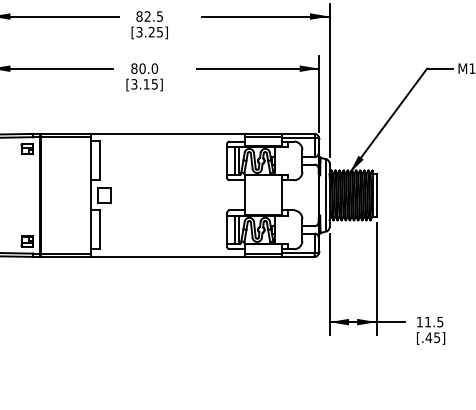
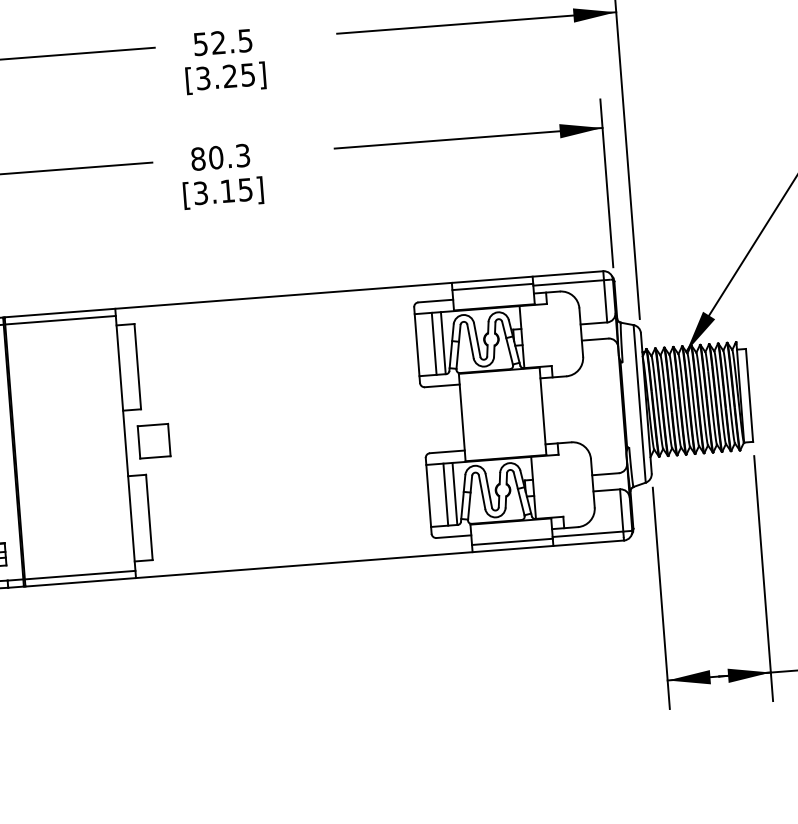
text: (139, 16) -> (200, 44), 82.5 -> 52.5
text: (154, 68) -> (242, 155), 80.0 -> 80.3

